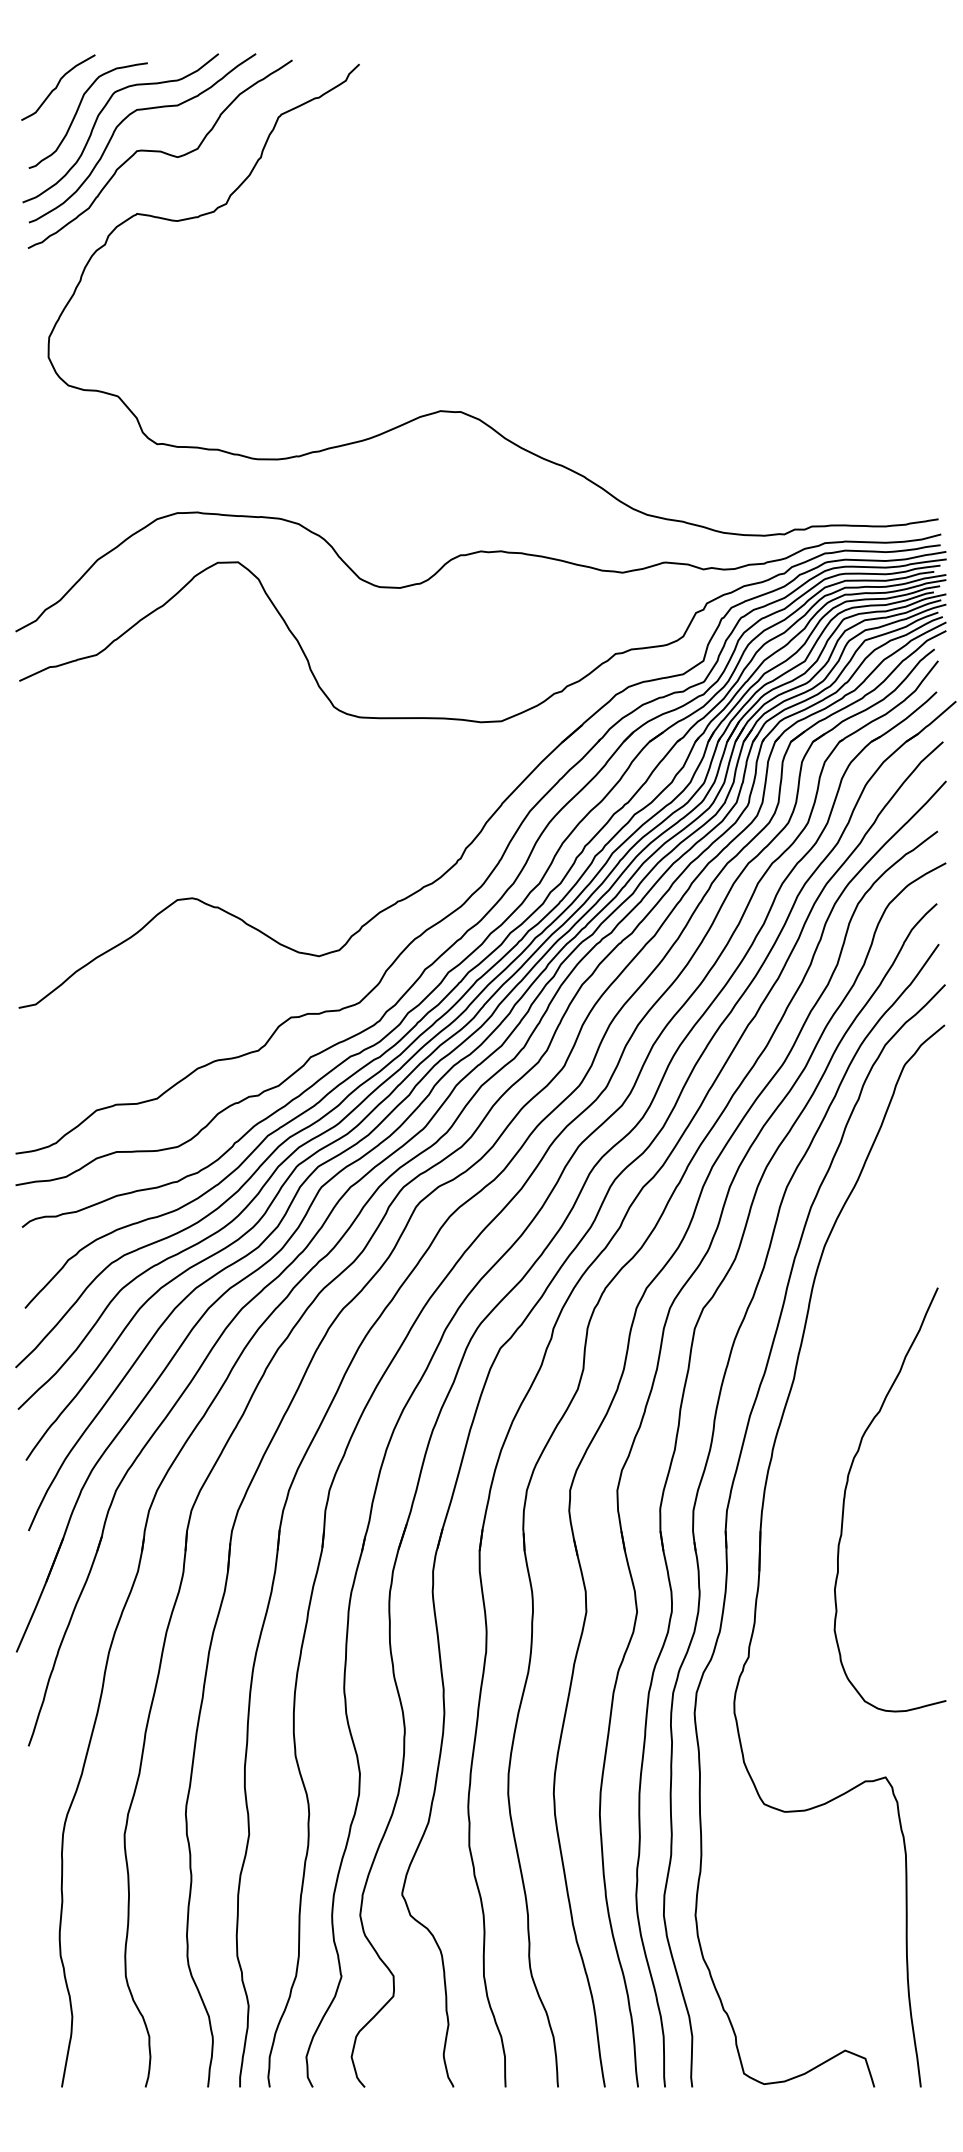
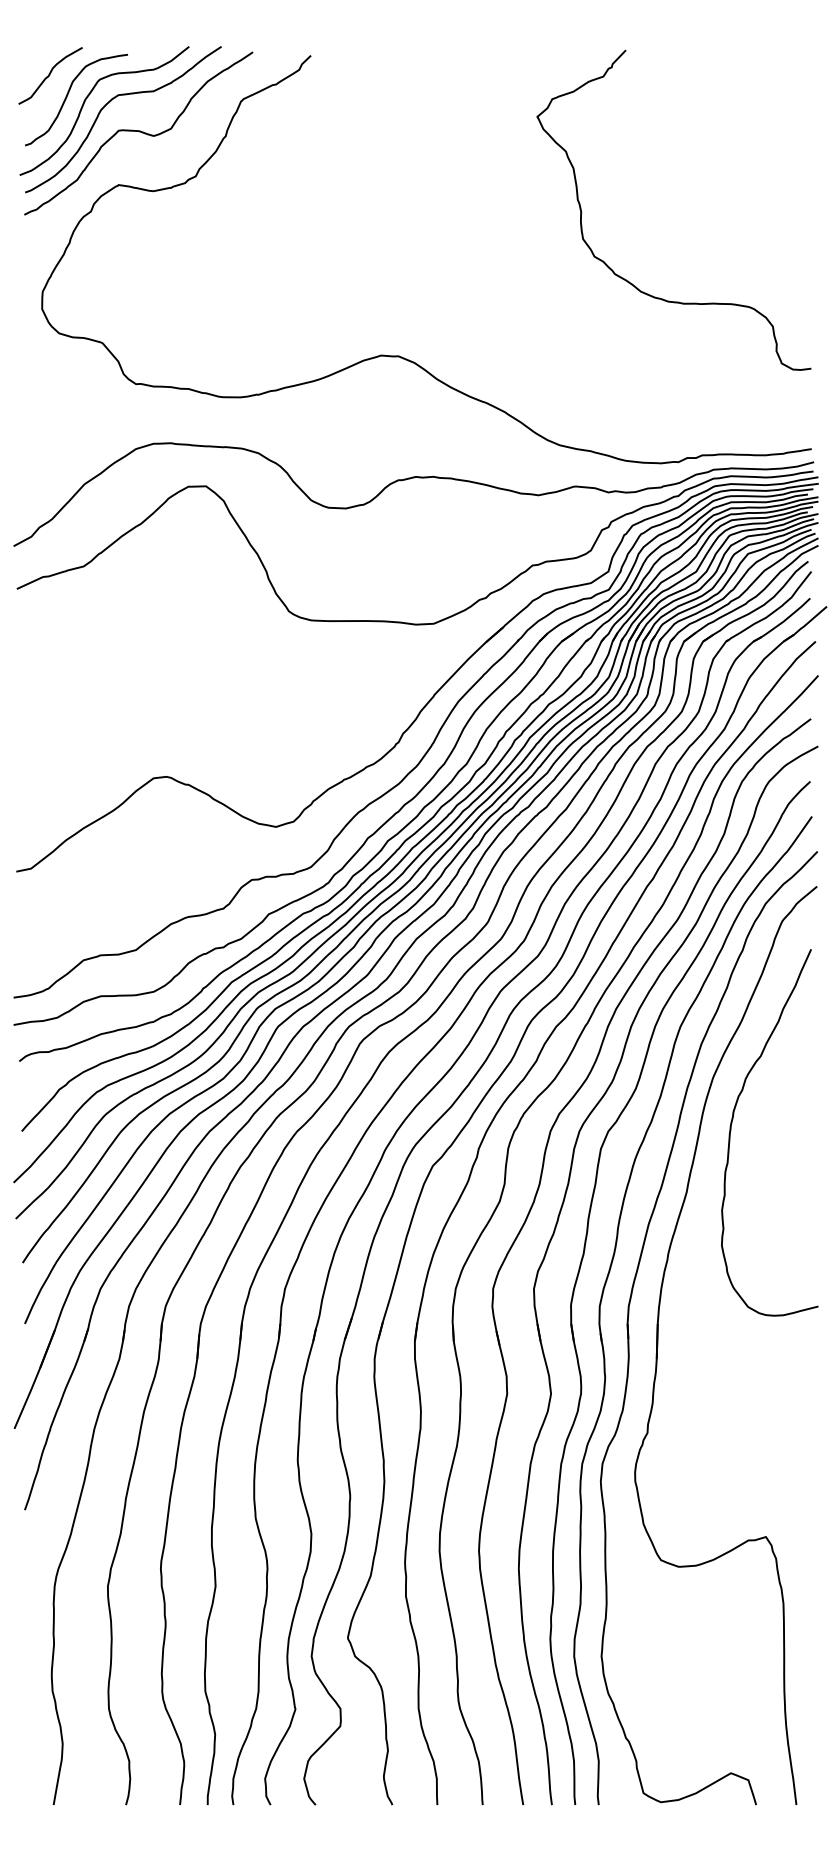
curve: (726, 324) -> (628, 280), added
curve: (846, 1490) -> (732, 1124), moved

